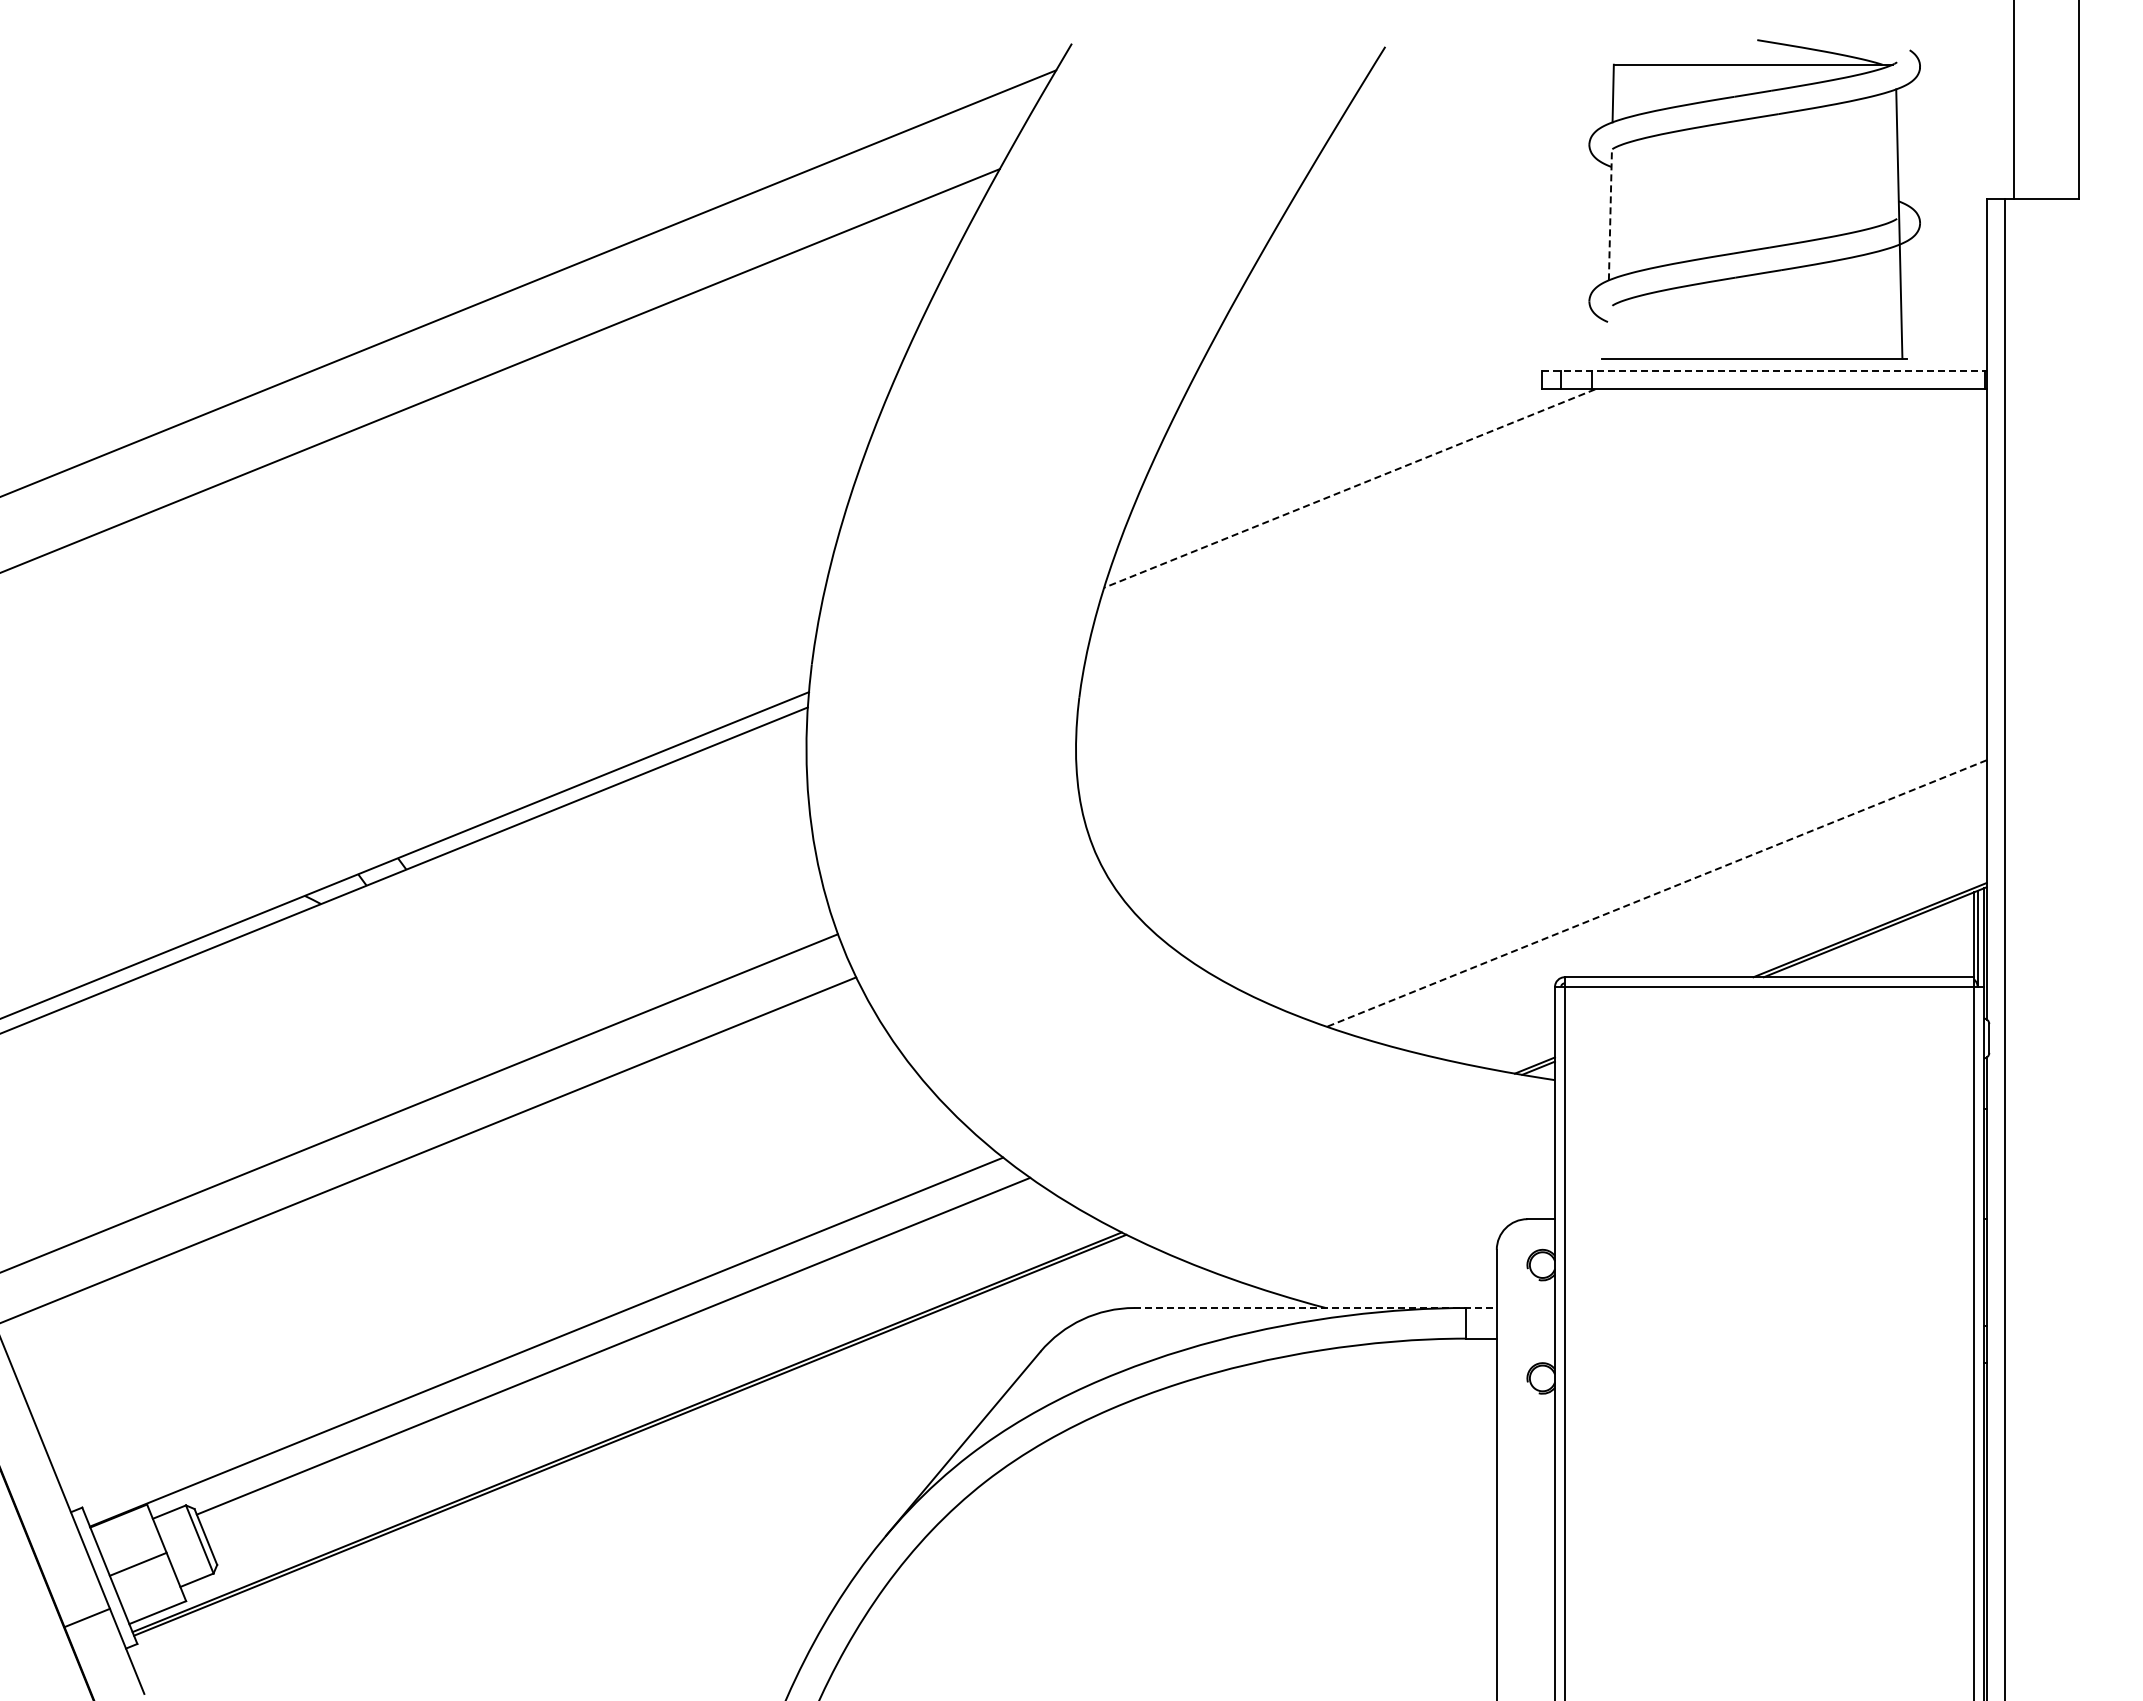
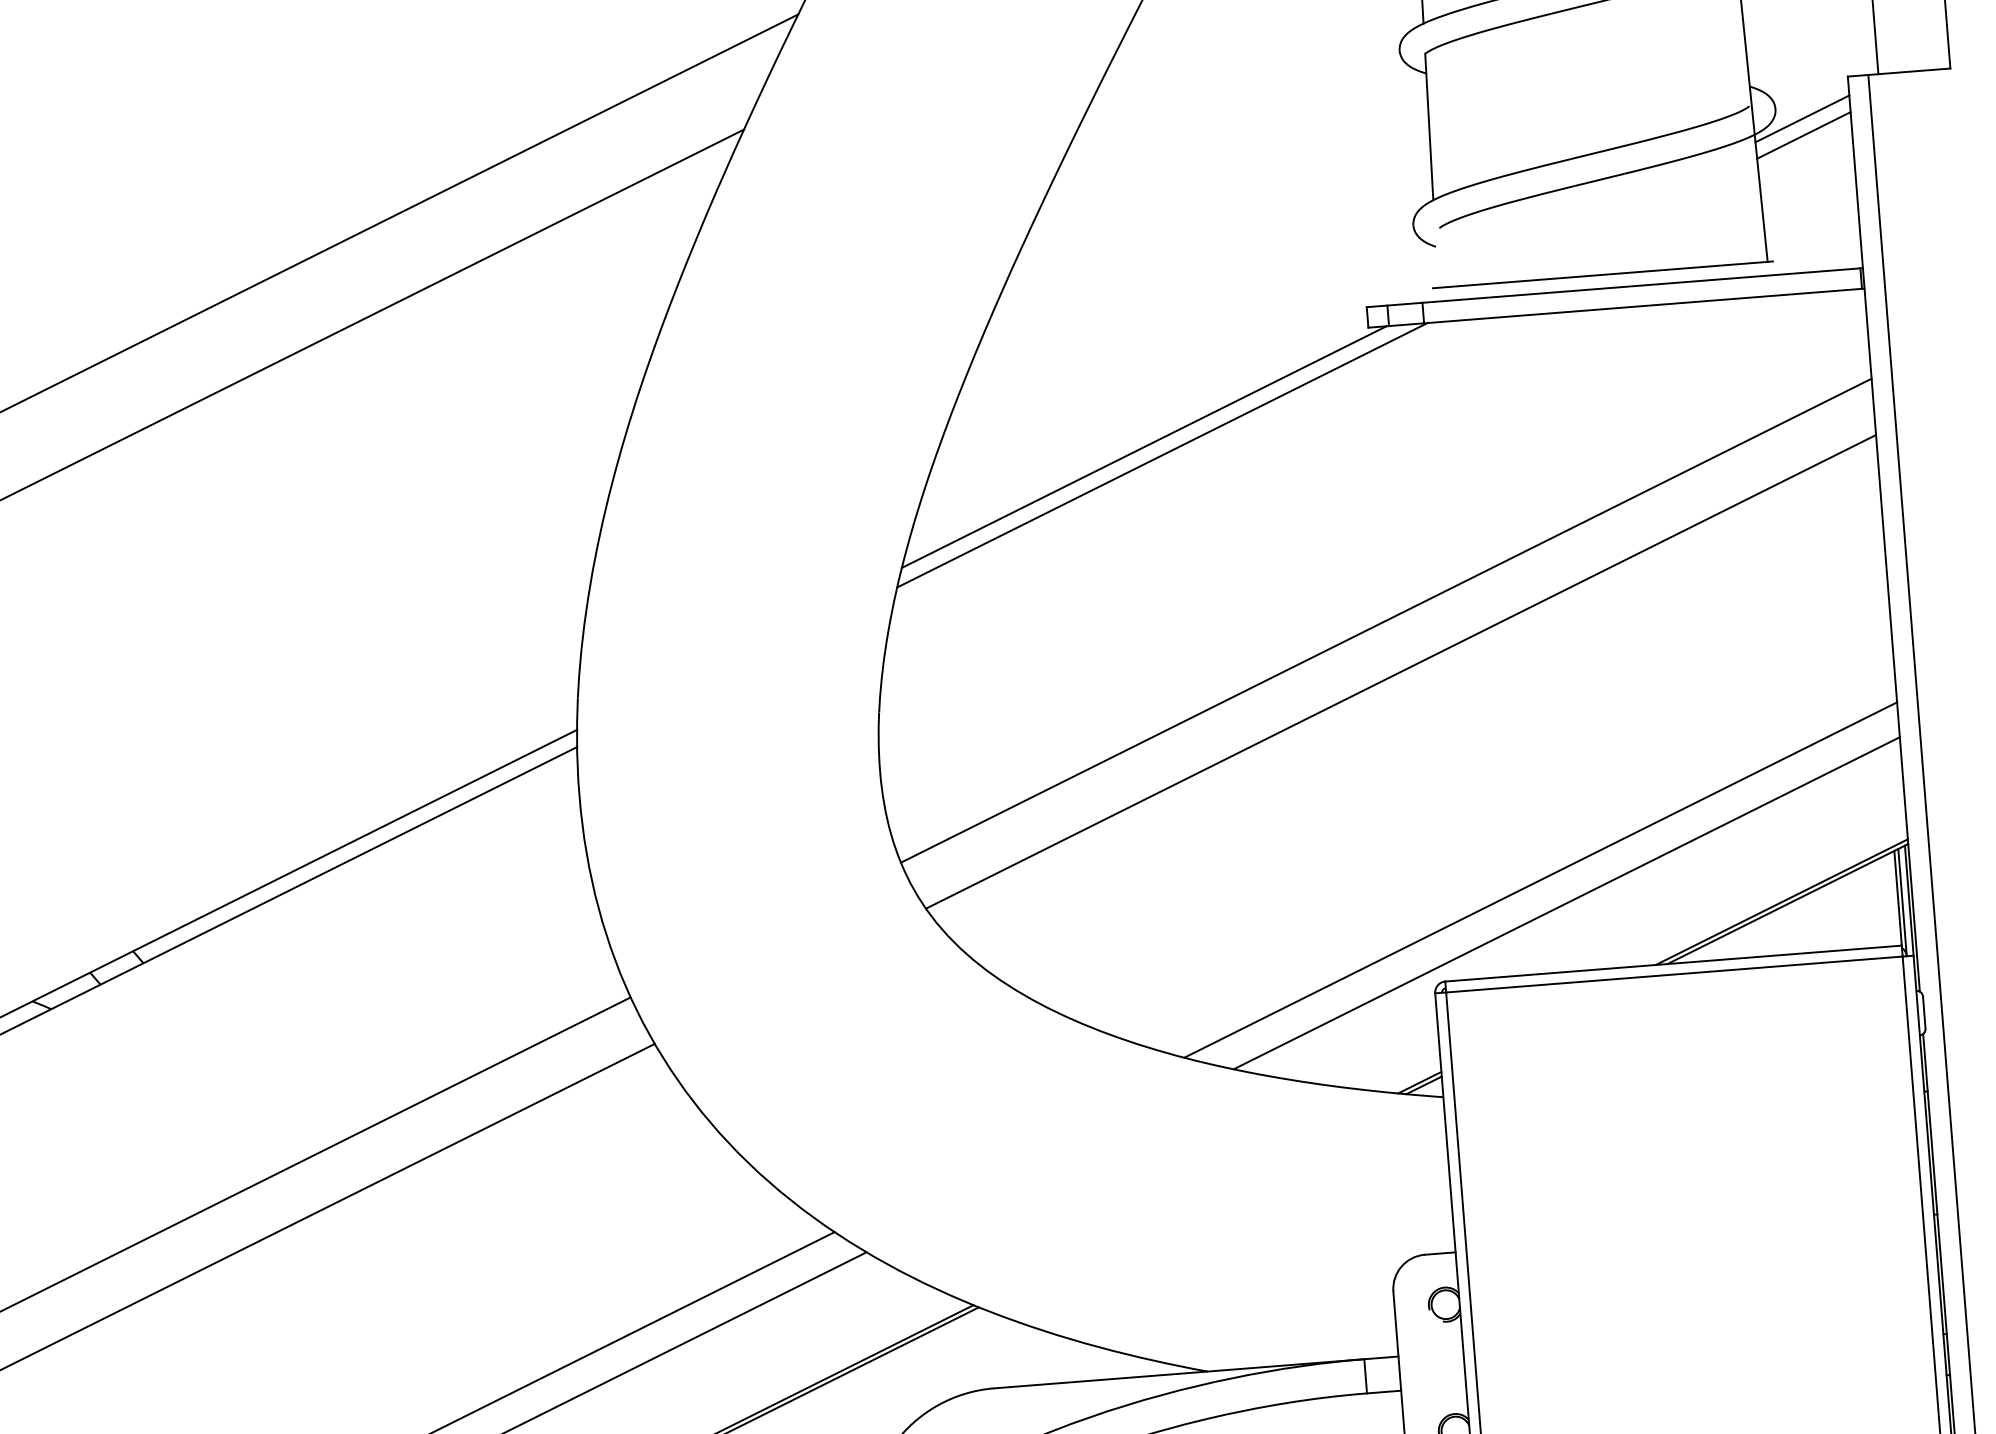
line: (1610, 214) -> (1429, 126), dashed -> solid
line: (1942, 233) -> (1801, 118), added
line: (1943, 248) -> (1803, 135), added
line: (1764, 371) -> (1614, 288), dashed -> solid
line: (1333, 479) -> (1143, 446), added
line: (1349, 488) -> (1162, 455), dashed -> solid
line: (1537, 651) -> (1386, 620), added
line: (1546, 697) -> (1400, 671), added
line: (1656, 893) -> (1540, 880), dashed -> solid
line: (1678, 915) -> (1566, 902), added
line: (1316, 1308) -> (1197, 1372), dashed -> solid

